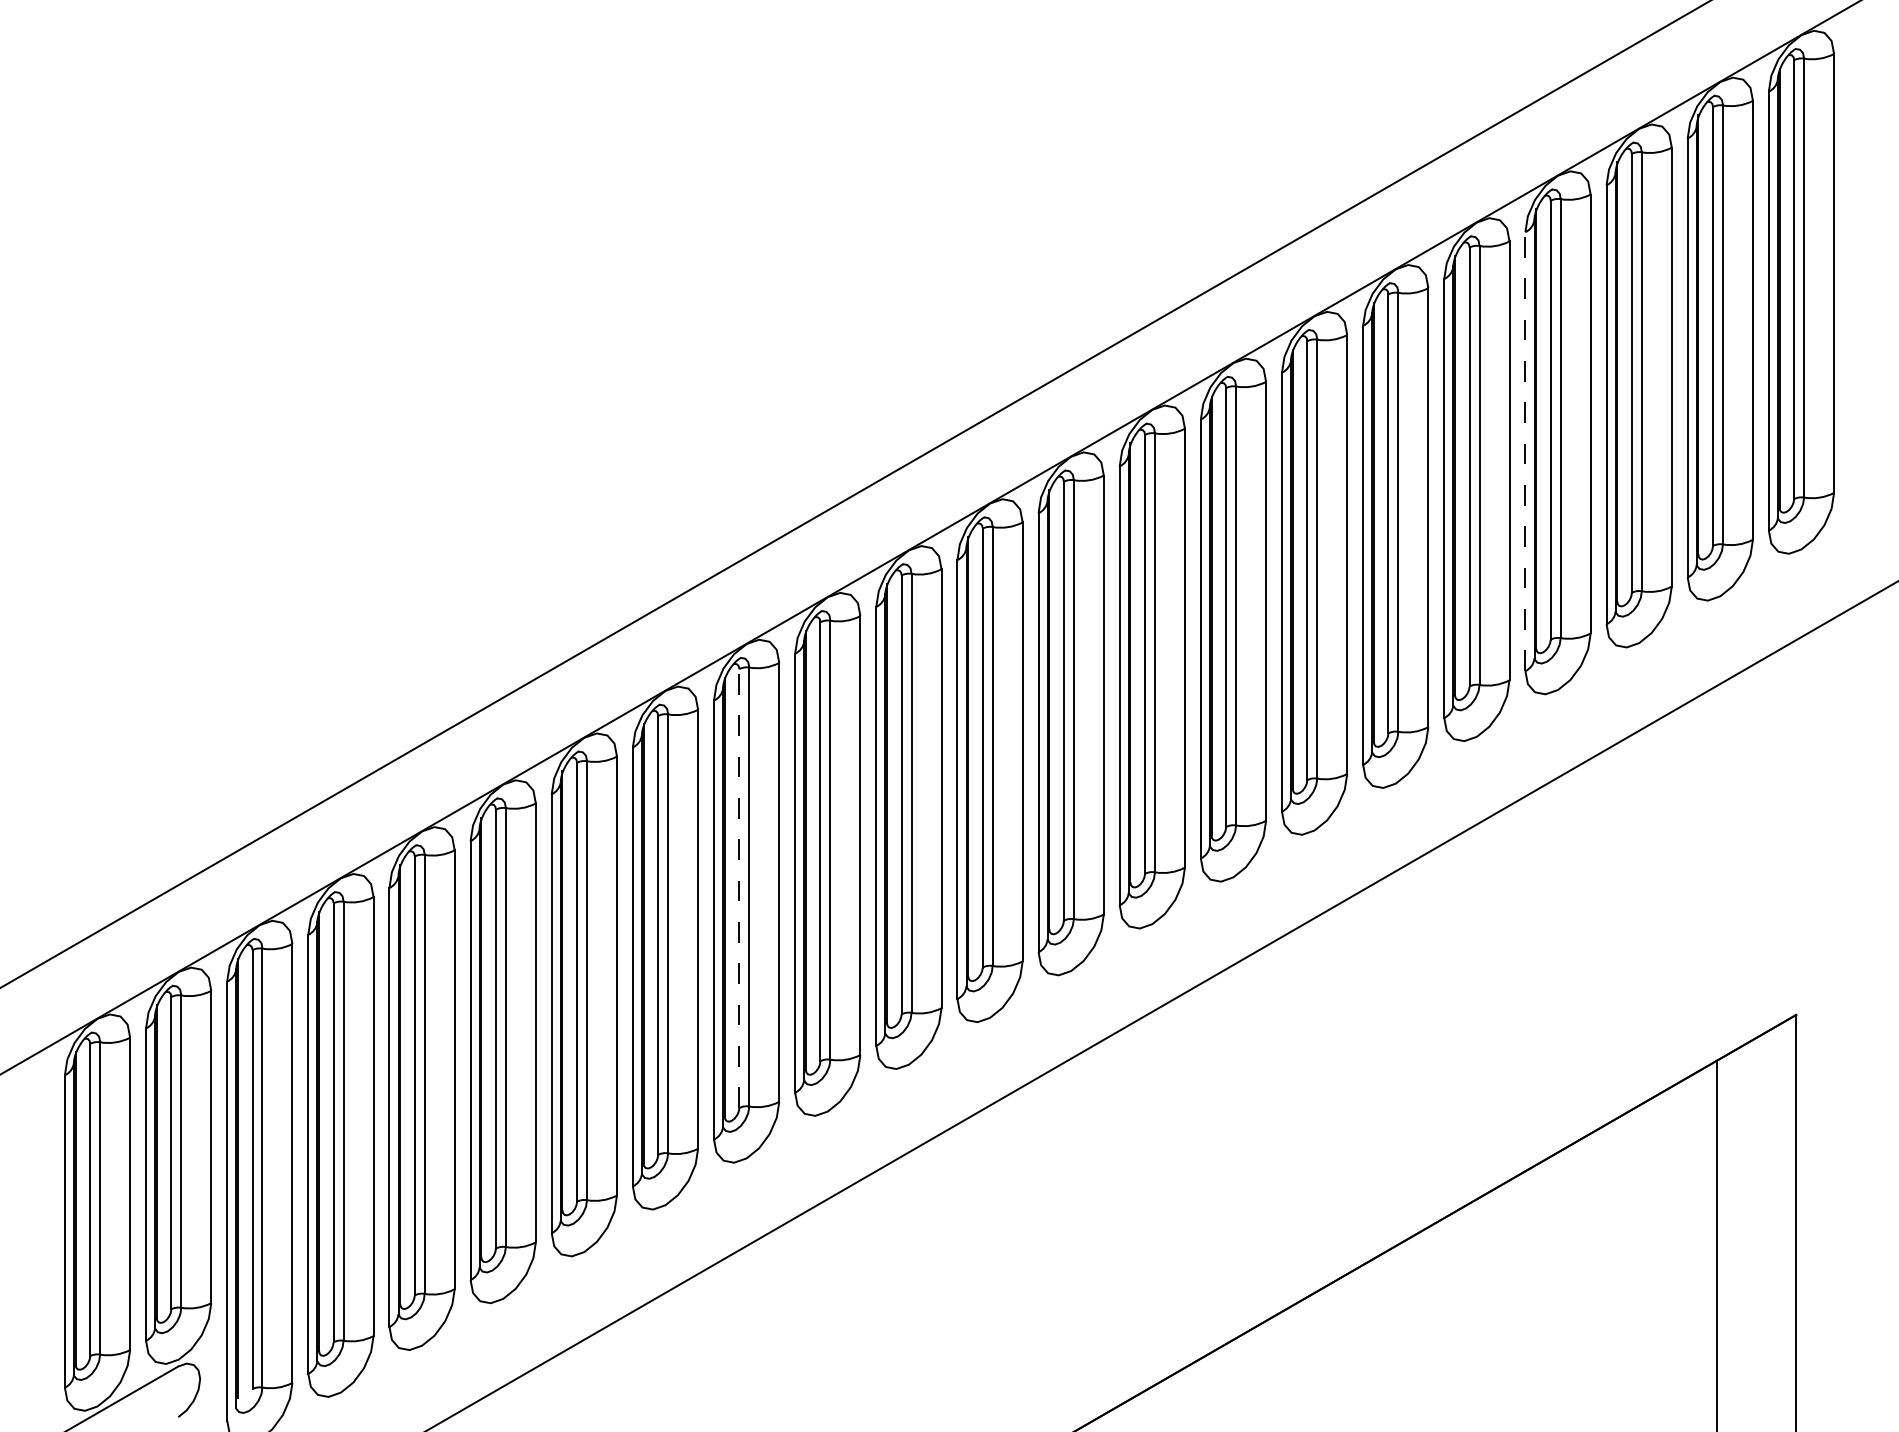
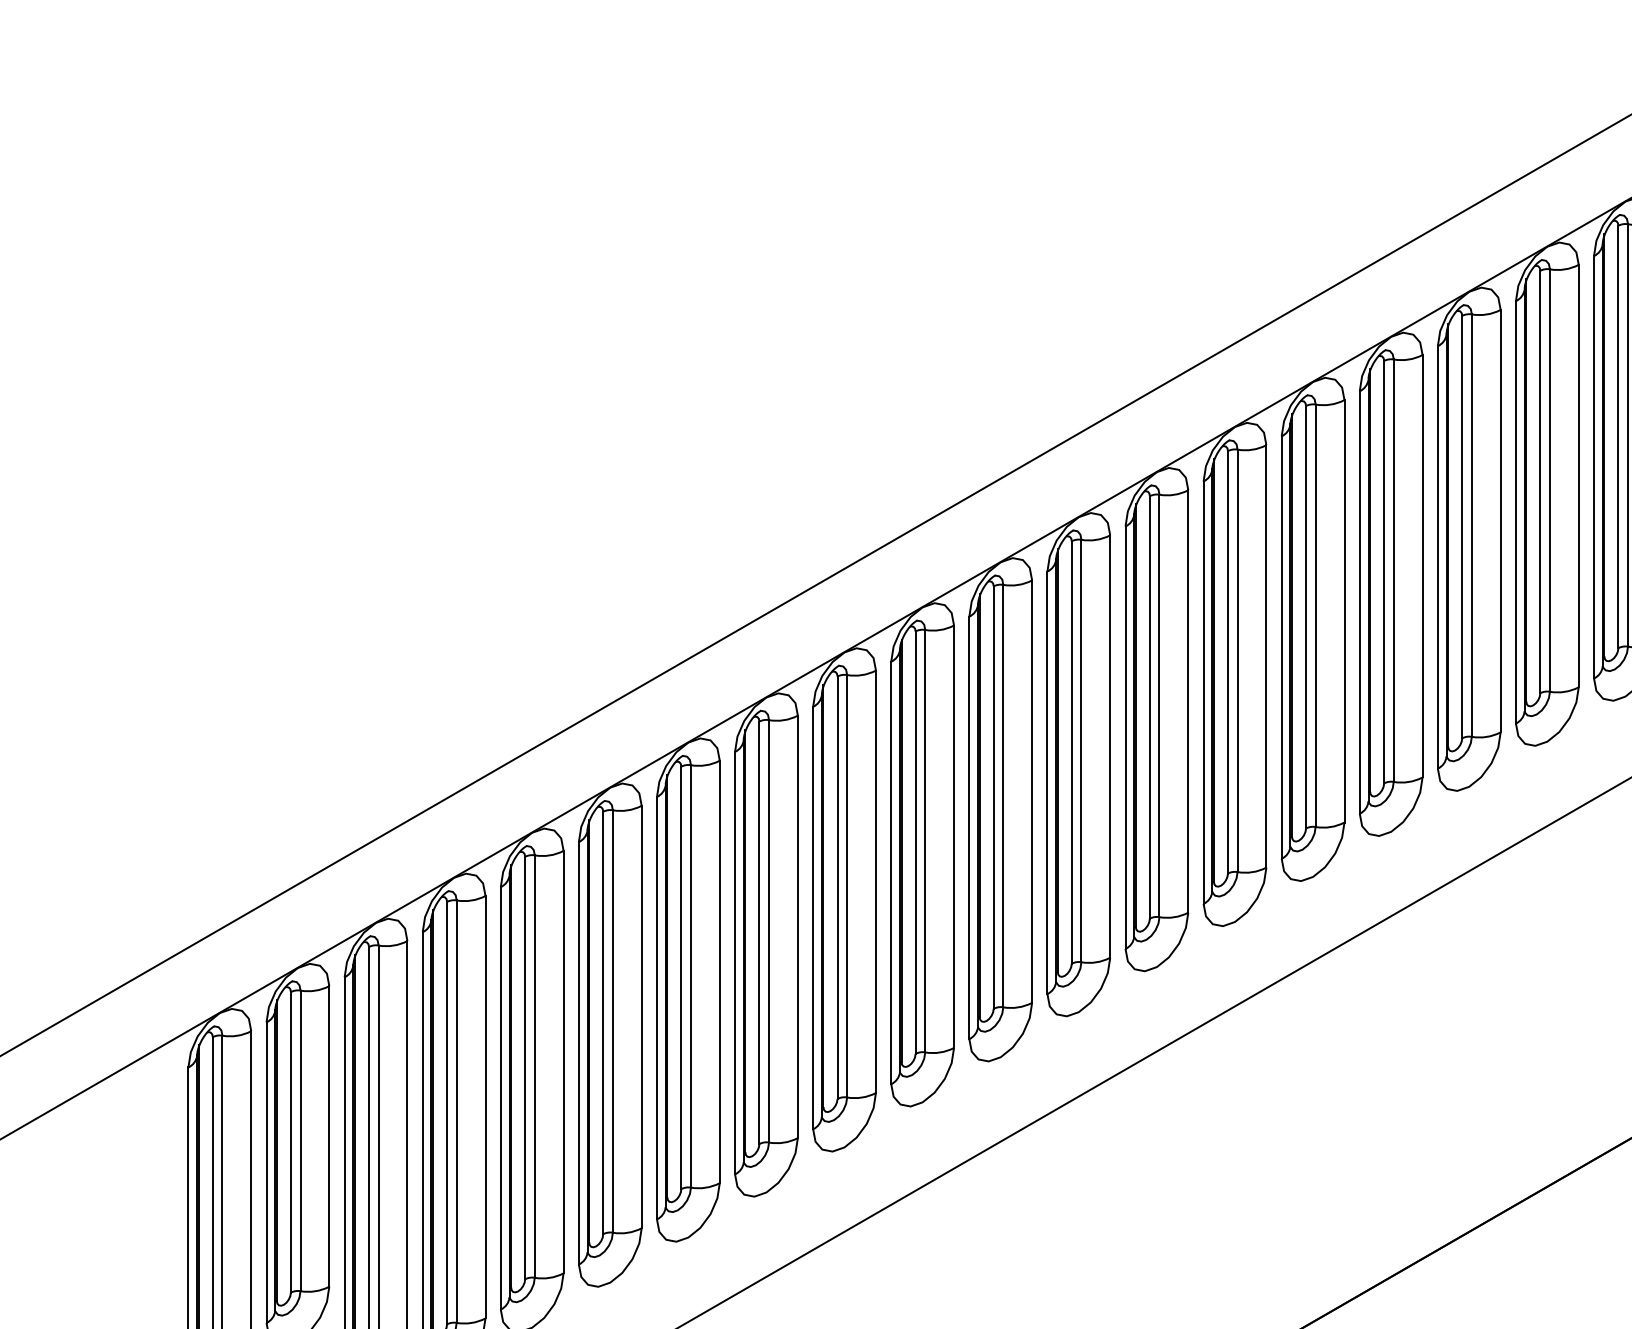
line: (1525, 451) -> (1594, 467), dashed -> solid
line: (739, 888) -> (837, 887), dashed -> solid

